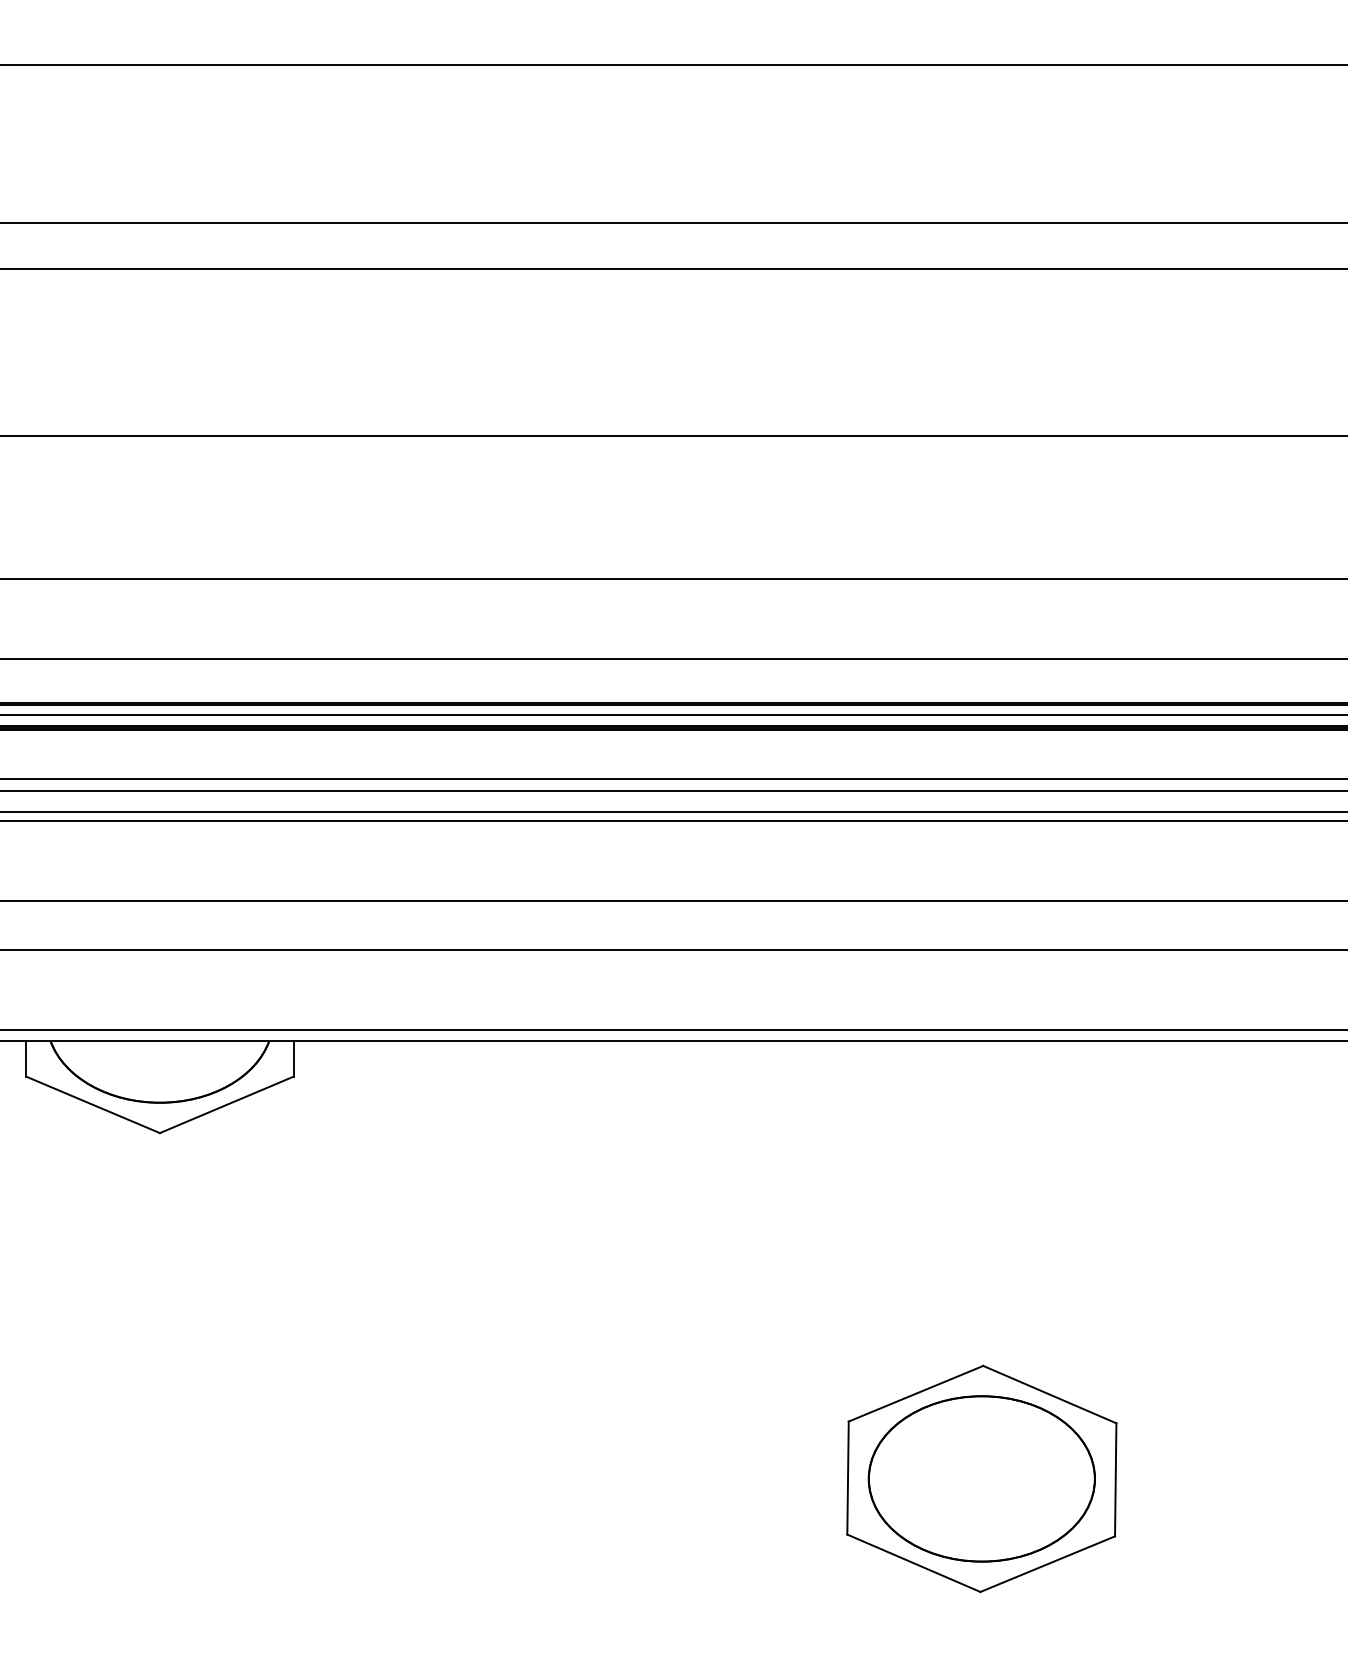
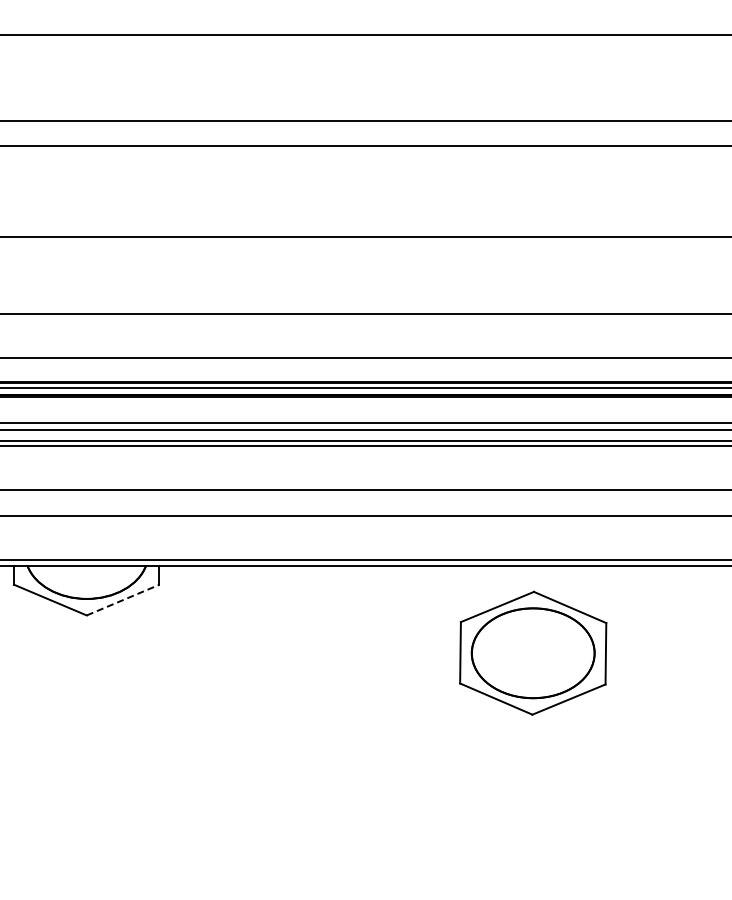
line: (227, 1103) -> (123, 599), solid -> dashed
part: (982, 1477) -> (533, 652), moved

